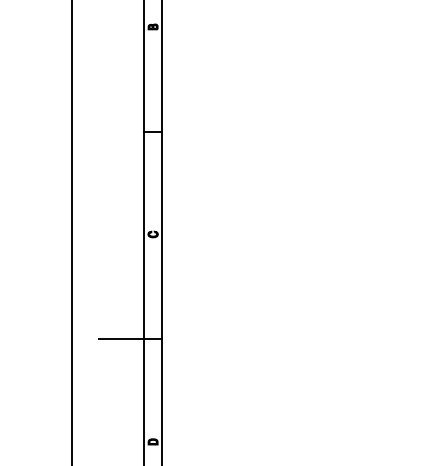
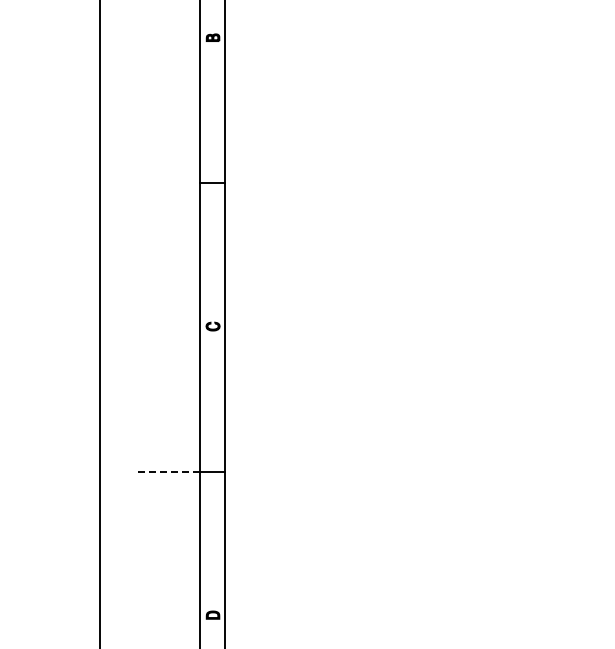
line: (121, 339) -> (168, 472), solid -> dashed

